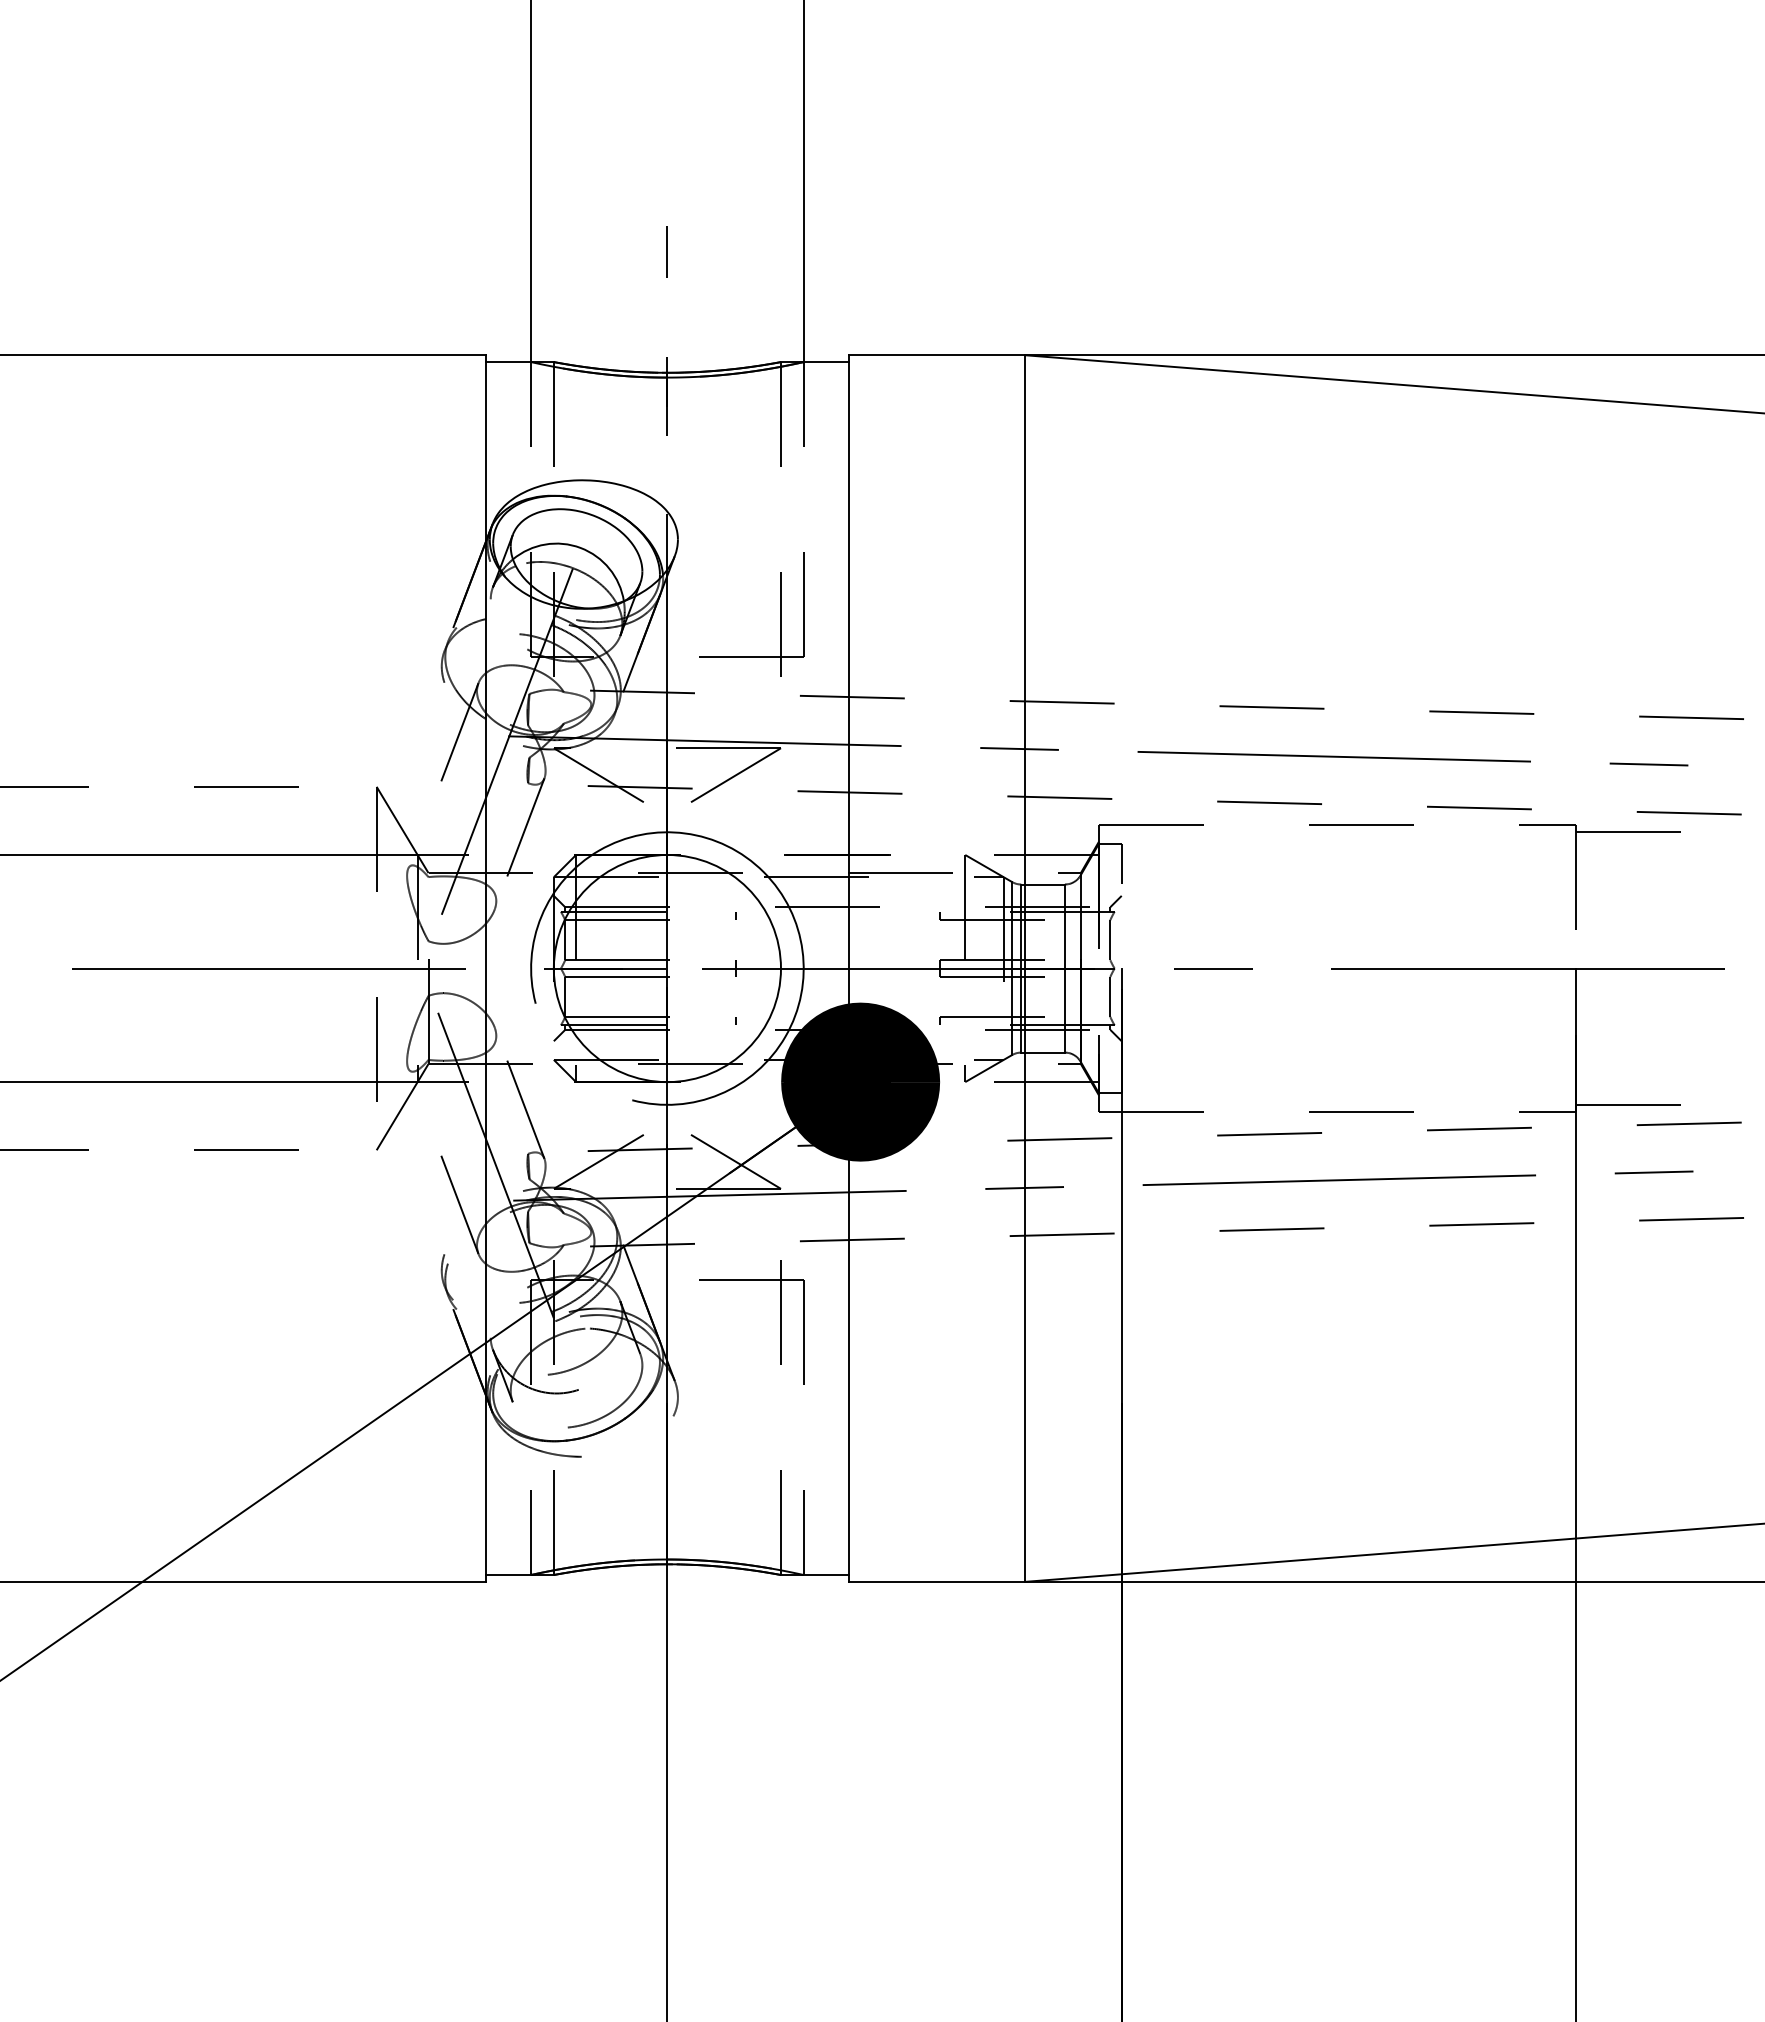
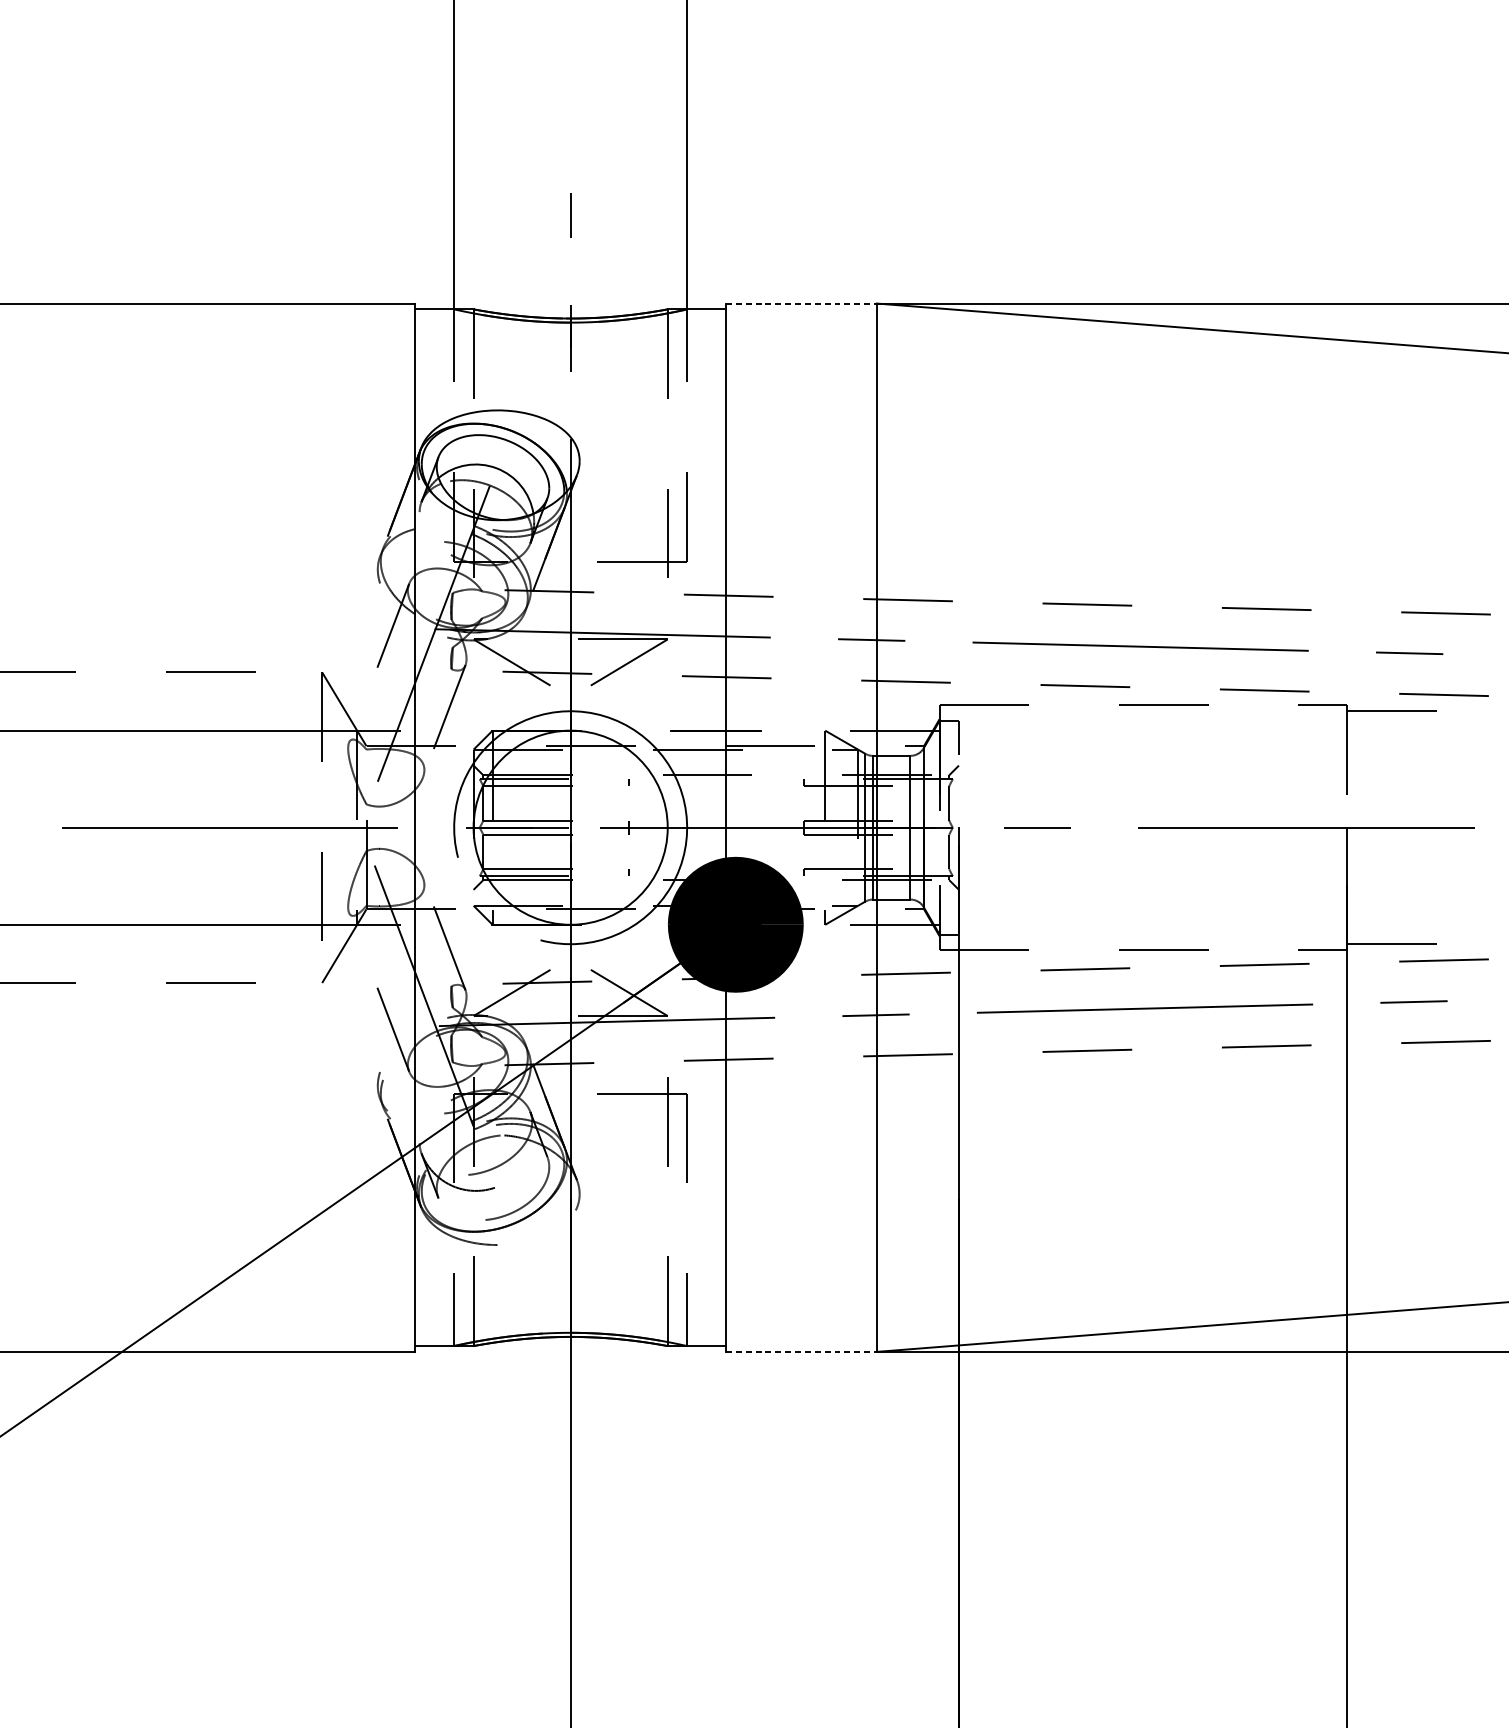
line: (937, 355) -> (801, 303), solid -> dashed
line: (937, 1581) -> (801, 1351), solid -> dashed

